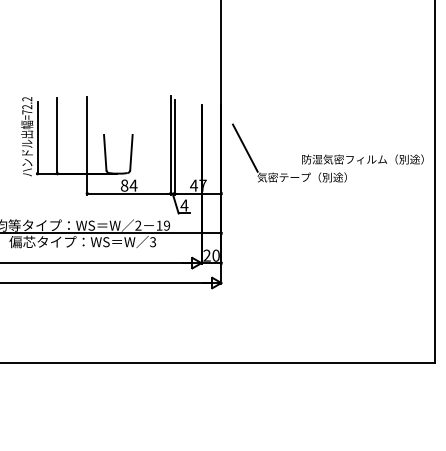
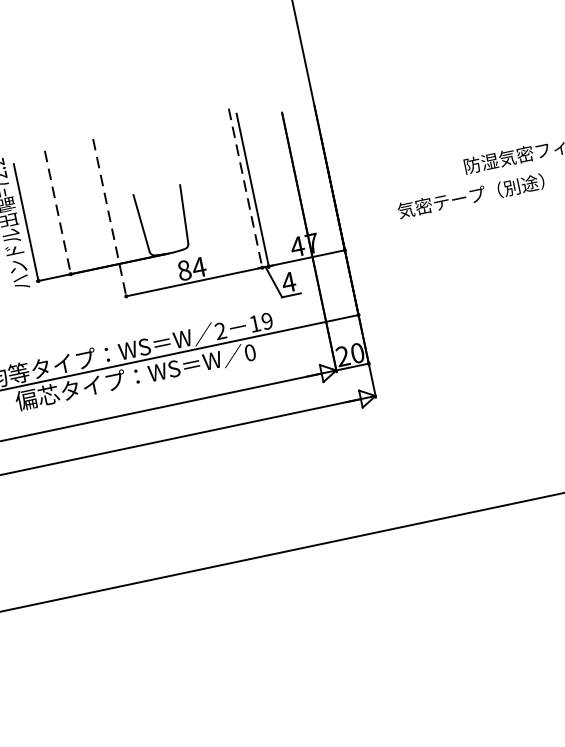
line: (57, 135) -> (57, 211), solid -> dashed
line: (87, 145) -> (110, 217), solid -> dashed
line: (170, 145) -> (245, 189), solid -> dashed
line: (244, 147) -> (366, 167), removed
text: (153, 242) -> (251, 353), 3 -> 0

